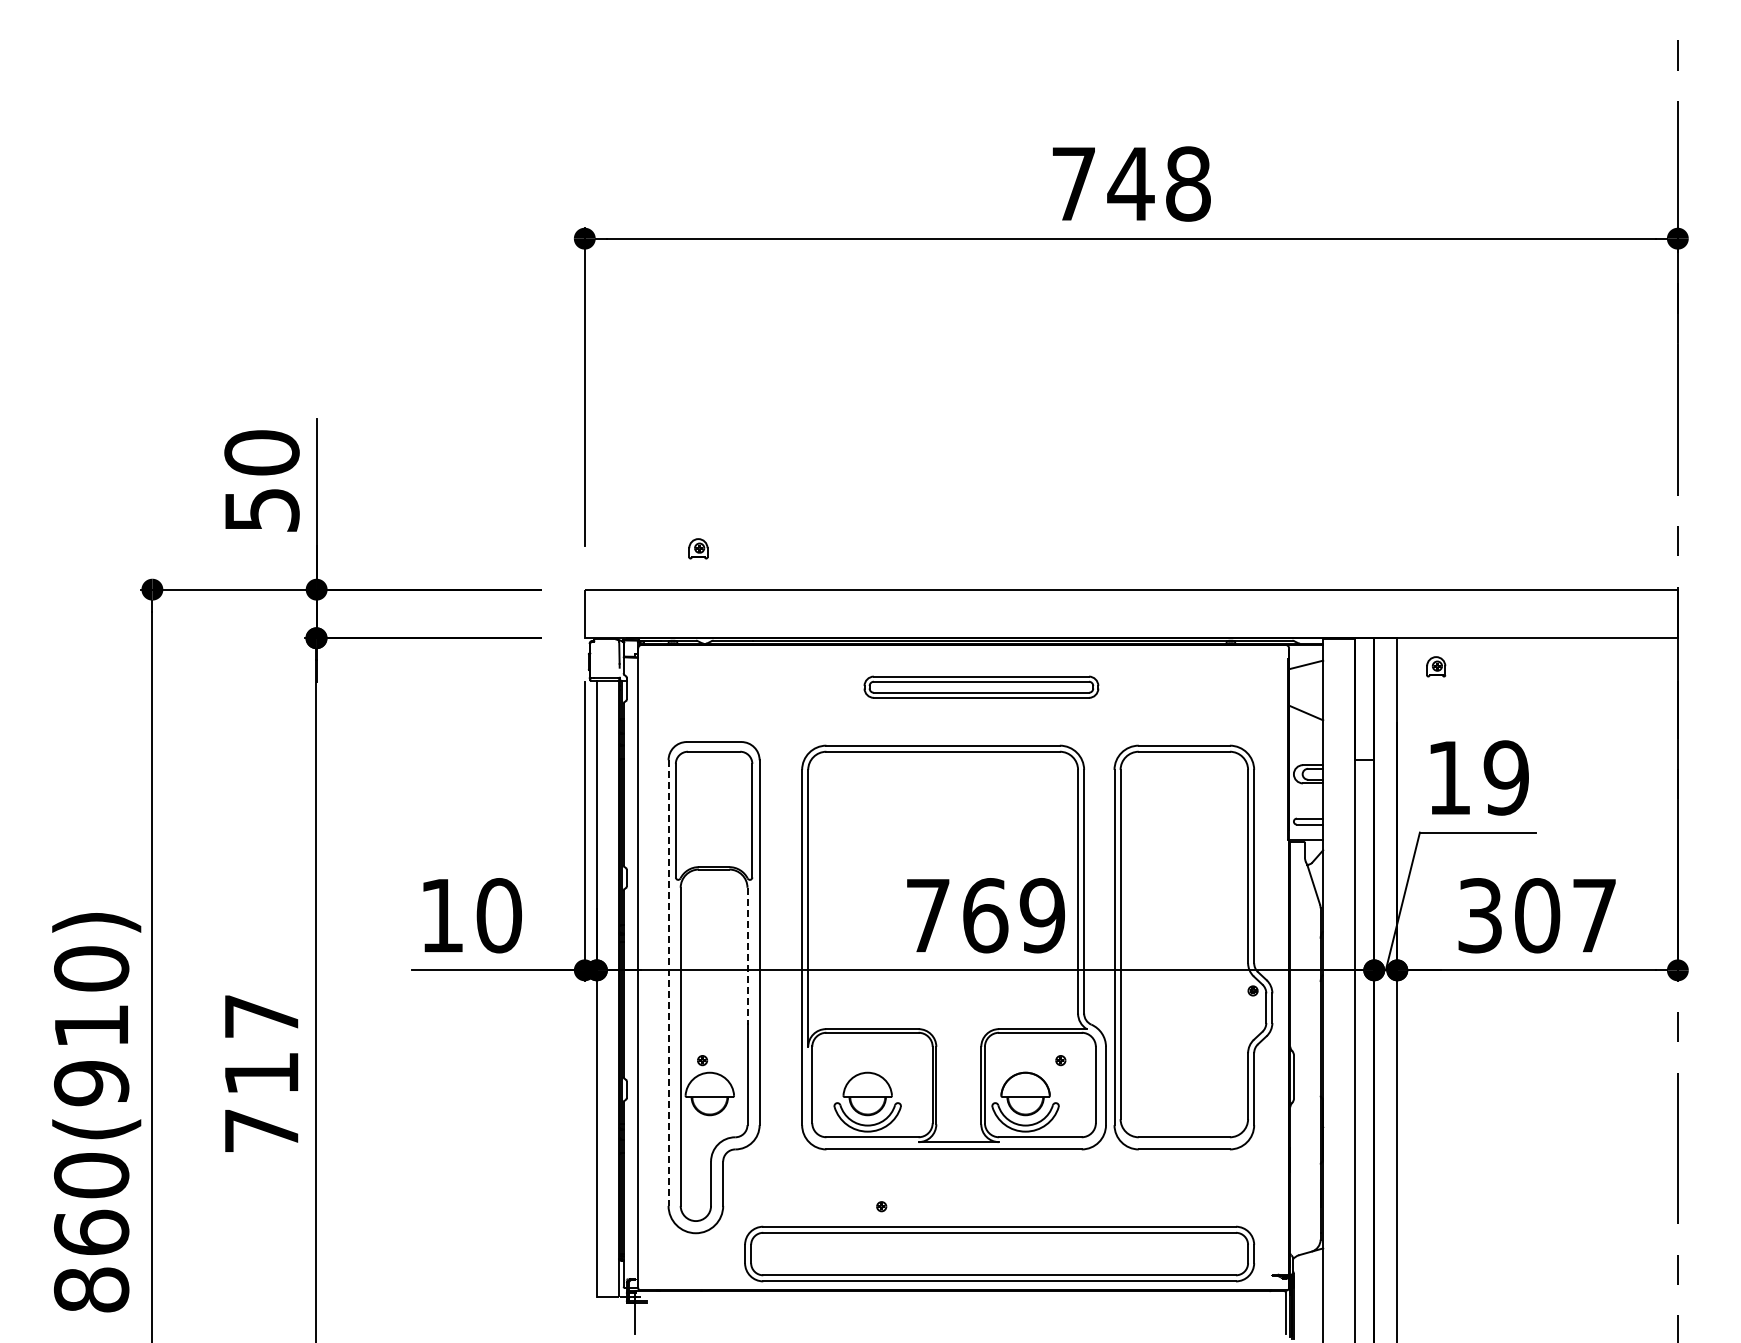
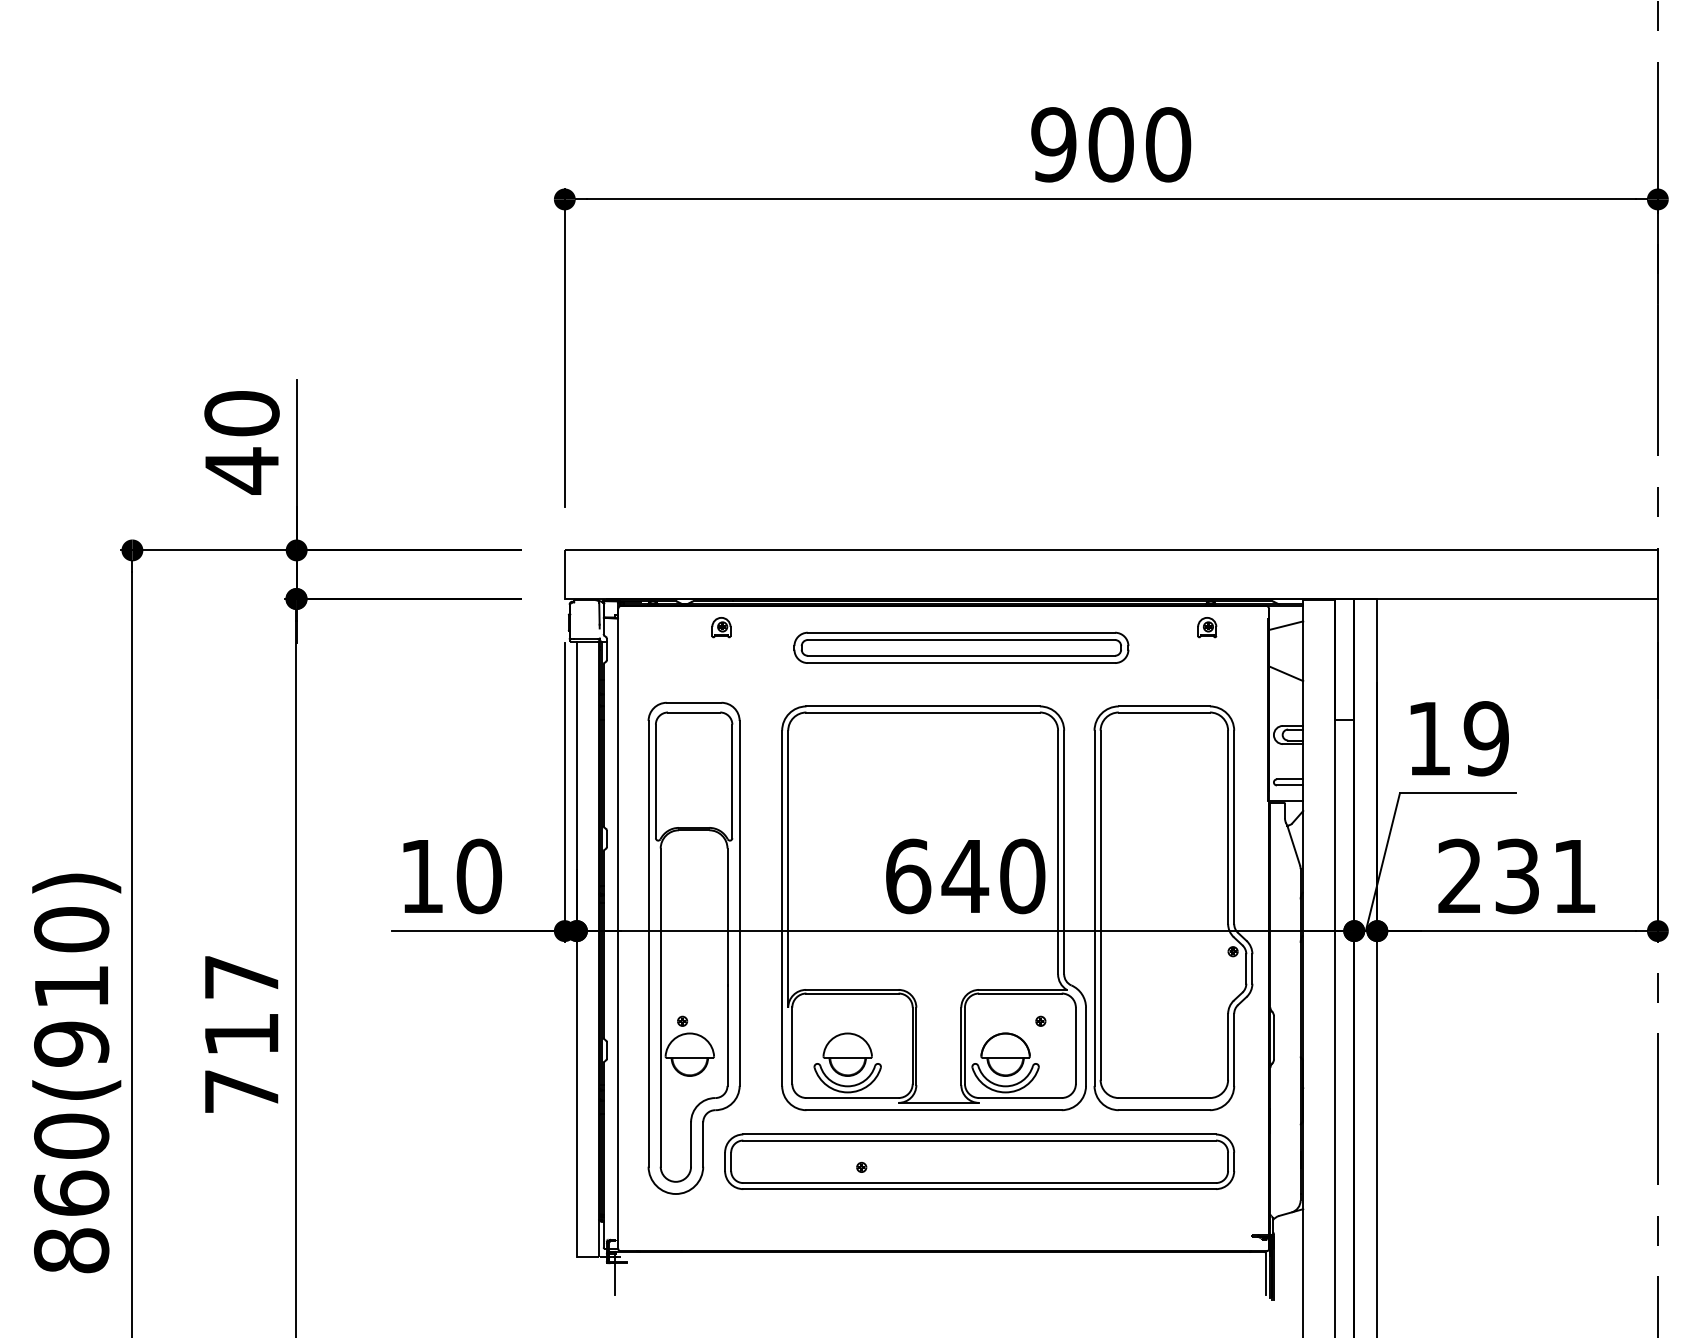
text: (1131, 183) -> (1111, 144), 748 -> 900
text: (262, 510) -> (242, 471), 50 -> 40
part: (698, 548) -> (721, 627), moved
part: (1436, 666) -> (1207, 627), moved
part: (981, 687) -> (961, 648), size x1.43
text: (985, 915) -> (965, 876), 769 -> 640
text: (1536, 915) -> (1516, 876), 307 -> 231
line: (747, 956) -> (727, 917), dashed -> solid
line: (668, 983) -> (648, 944), dashed -> solid
part: (999, 1253) -> (979, 1161), moved

